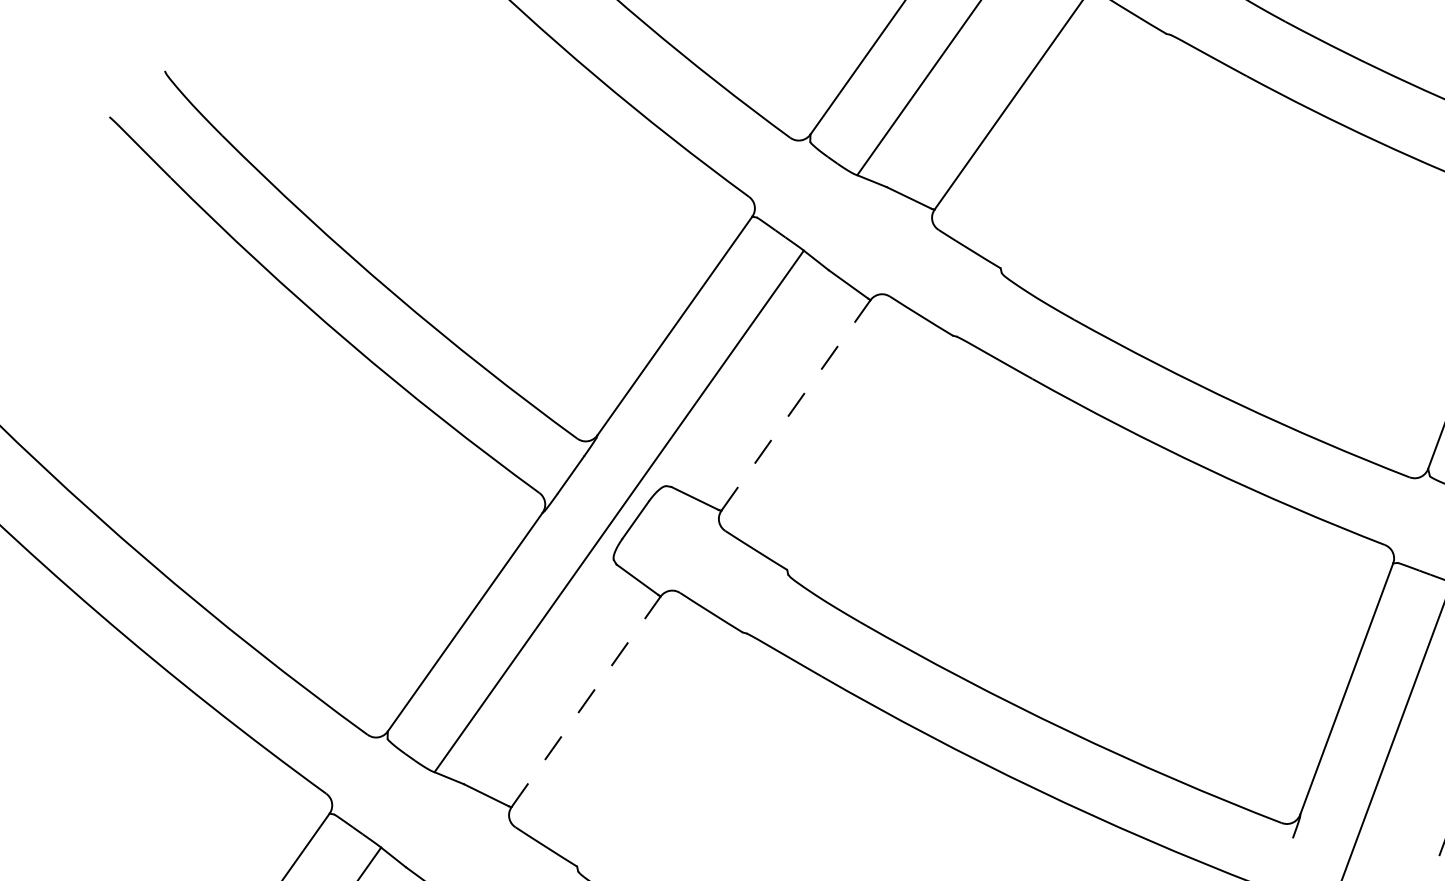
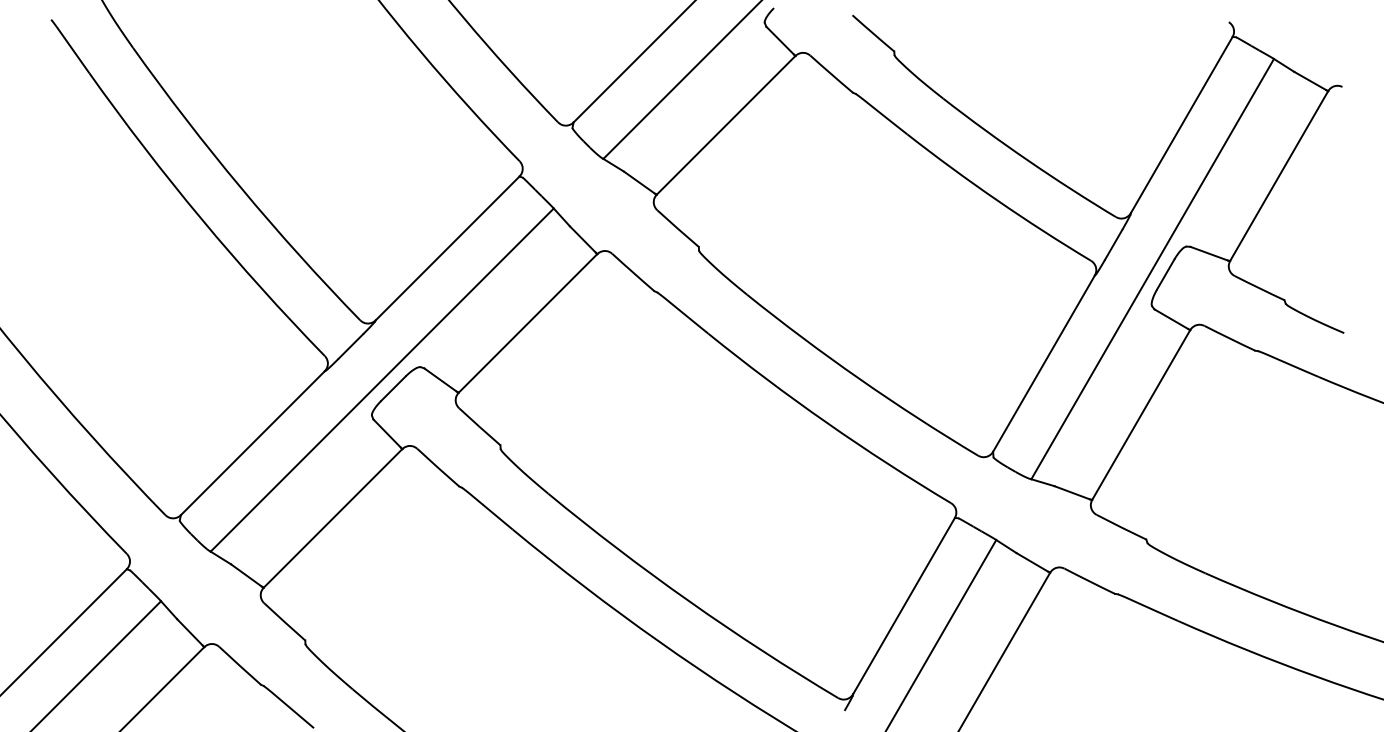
line: (796, 405) -> (528, 323), dashed -> solid
line: (586, 701) -> (333, 518), dashed -> solid

